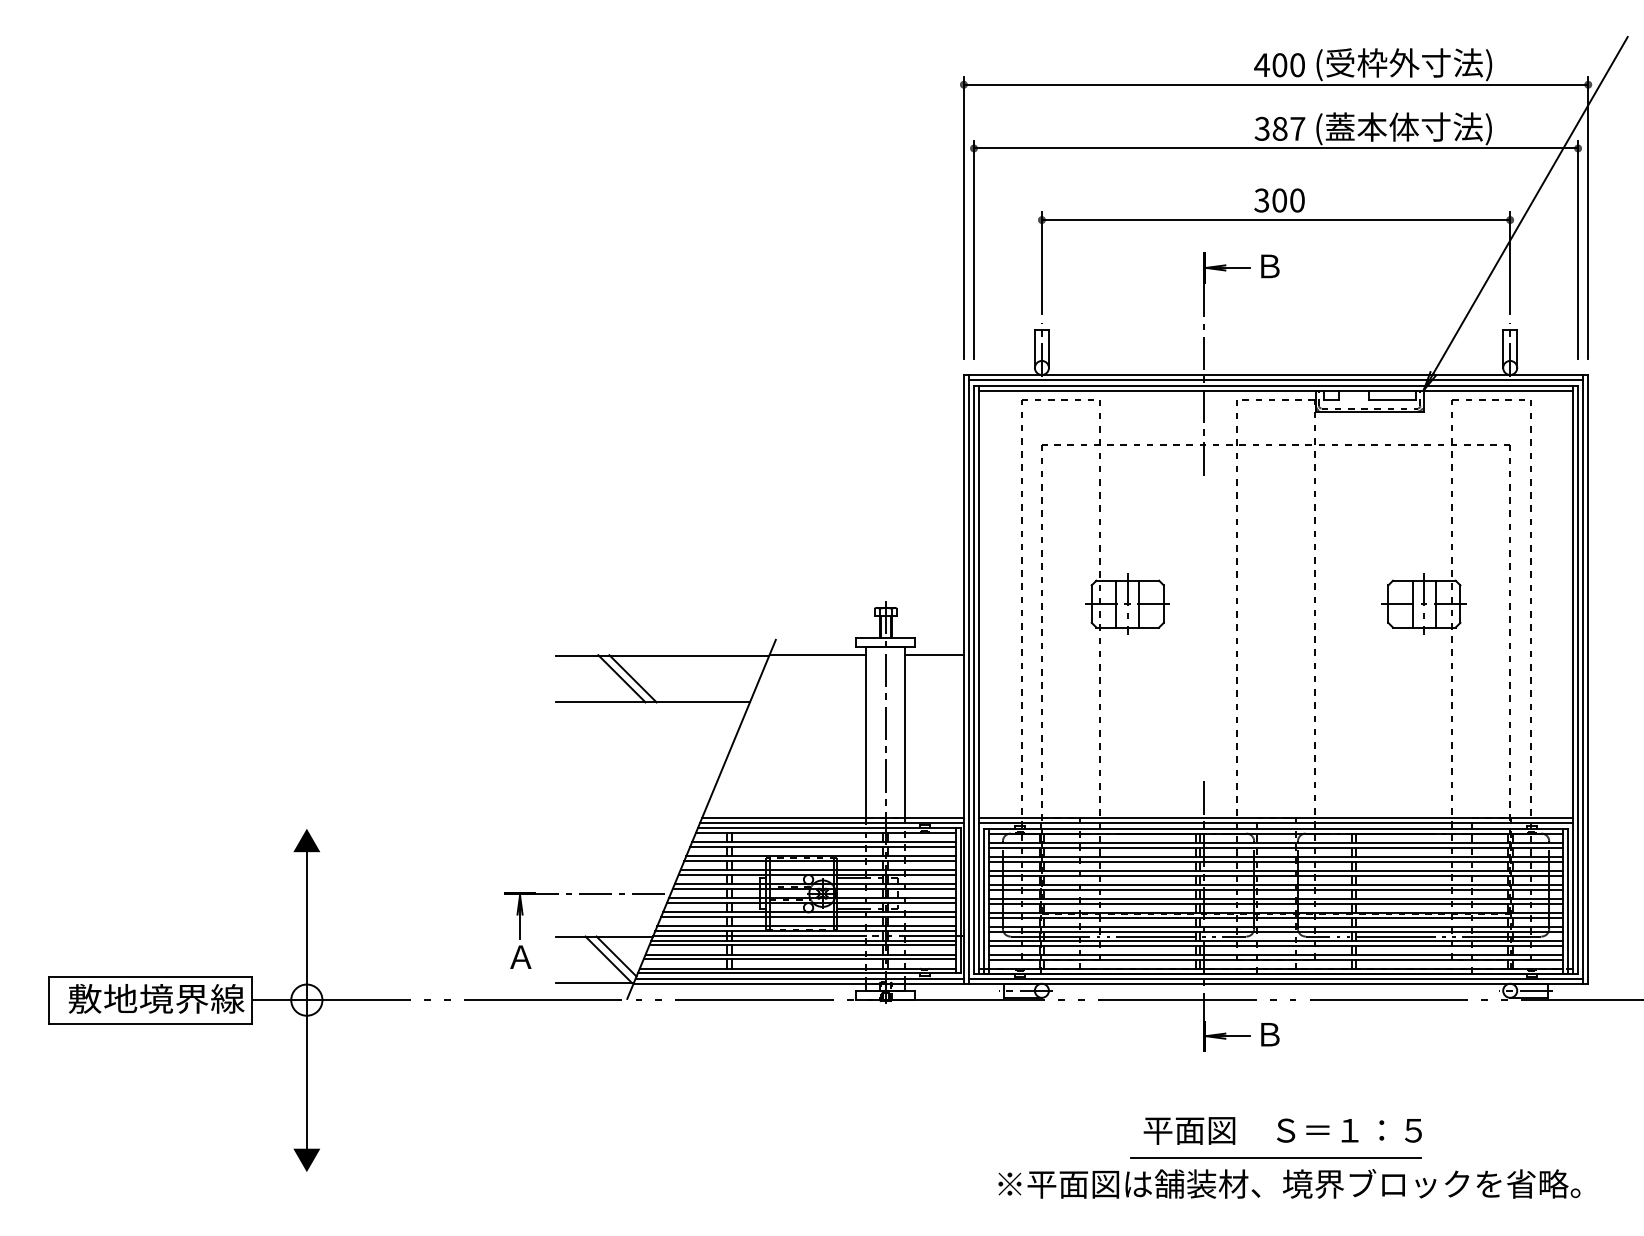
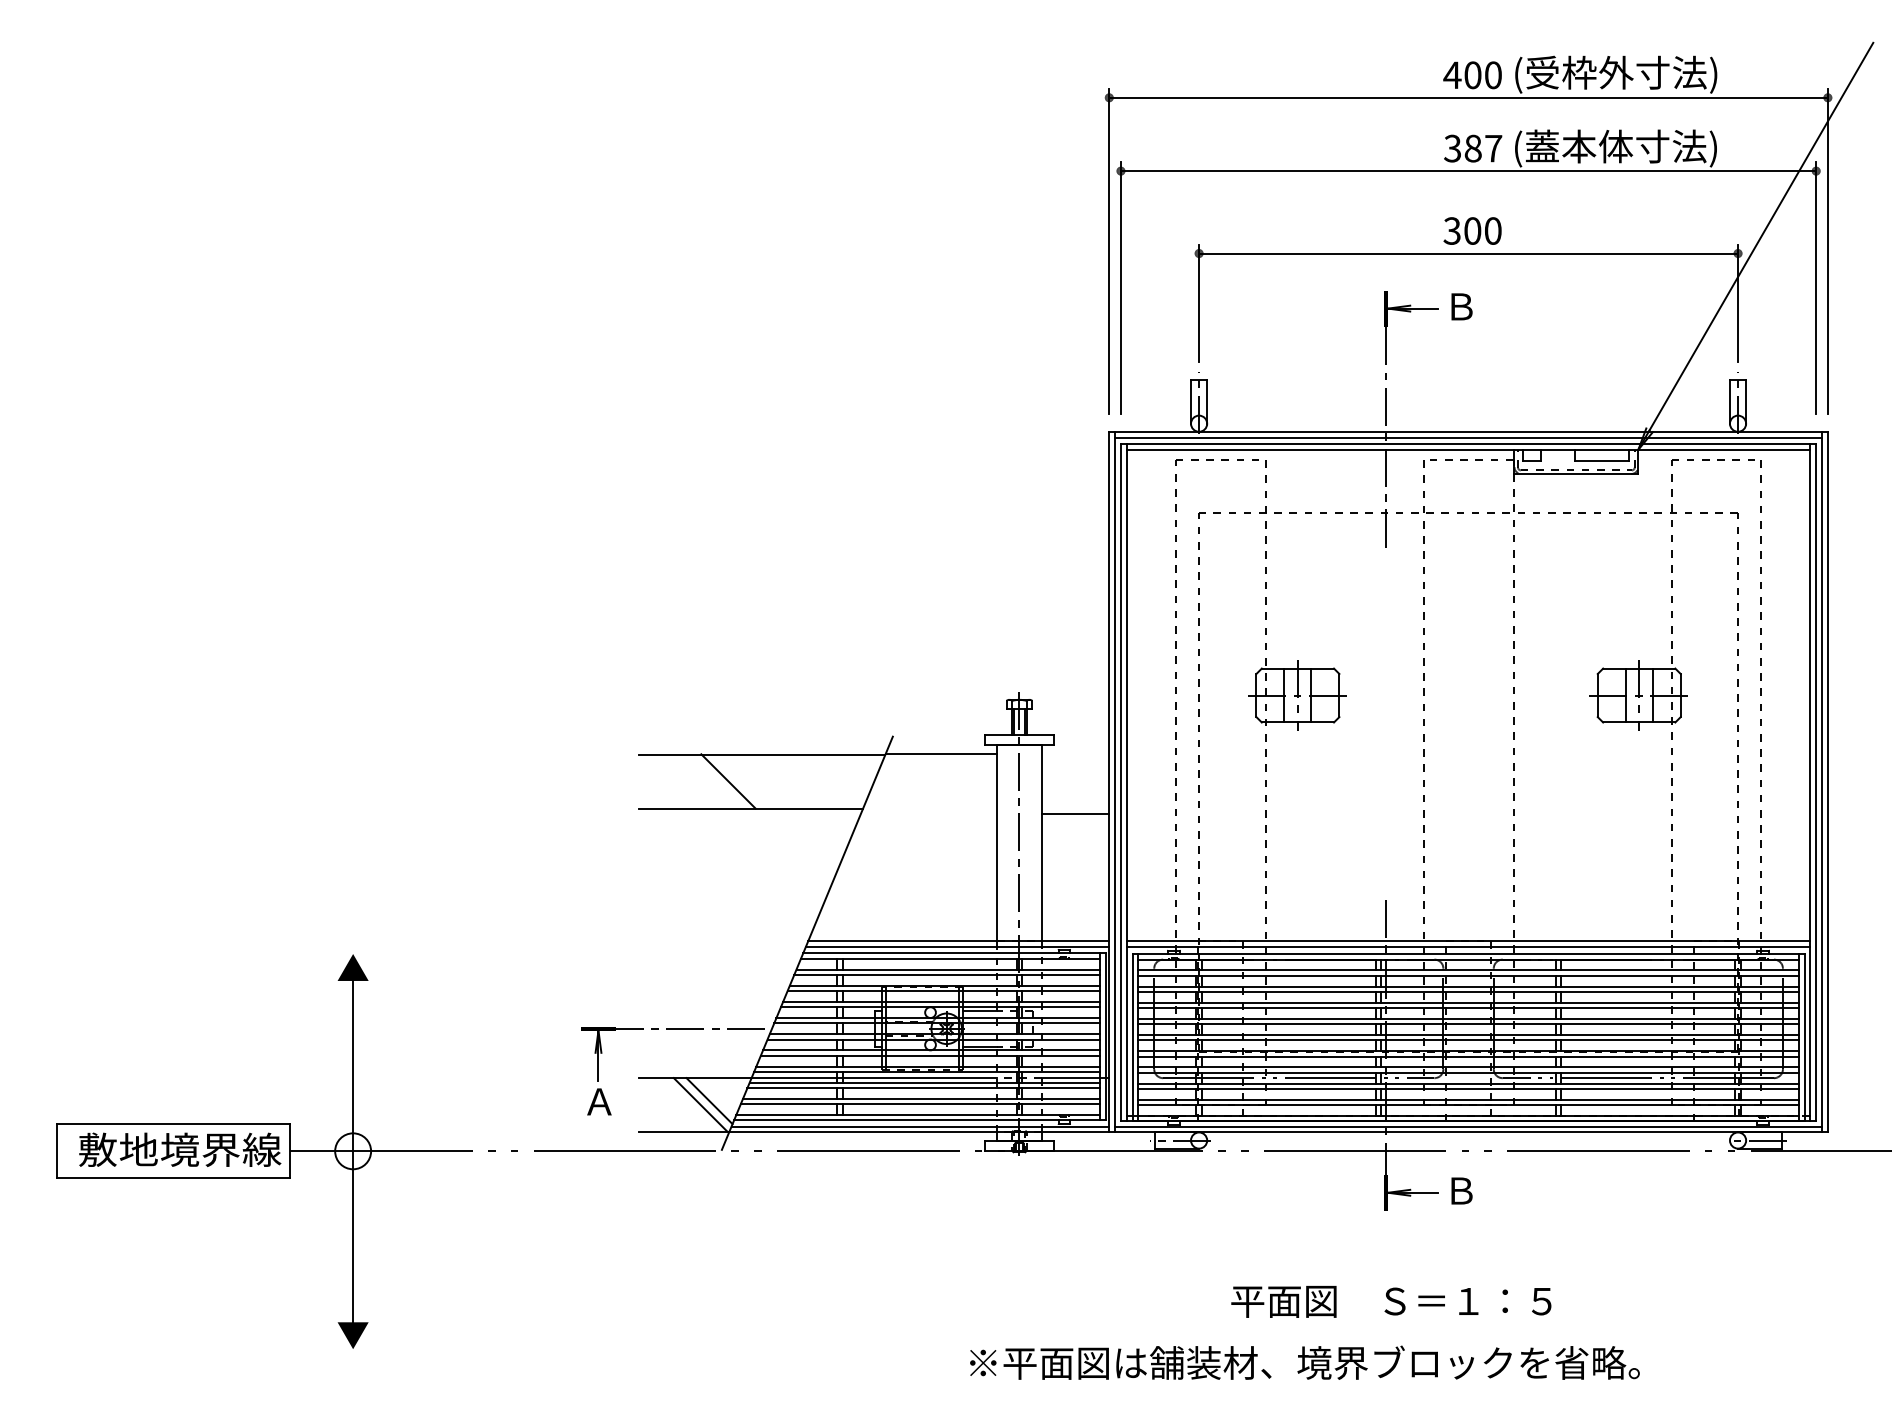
line: (934, 655) -> (1075, 814), moved
line: (621, 678) -> (715, 781), removed
text: (1282, 1130) -> (1391, 1301), moved
line: (1276, 1157) -> (1468, 1332), removed
text: (1289, 1183) -> (1304, 1362), moved

